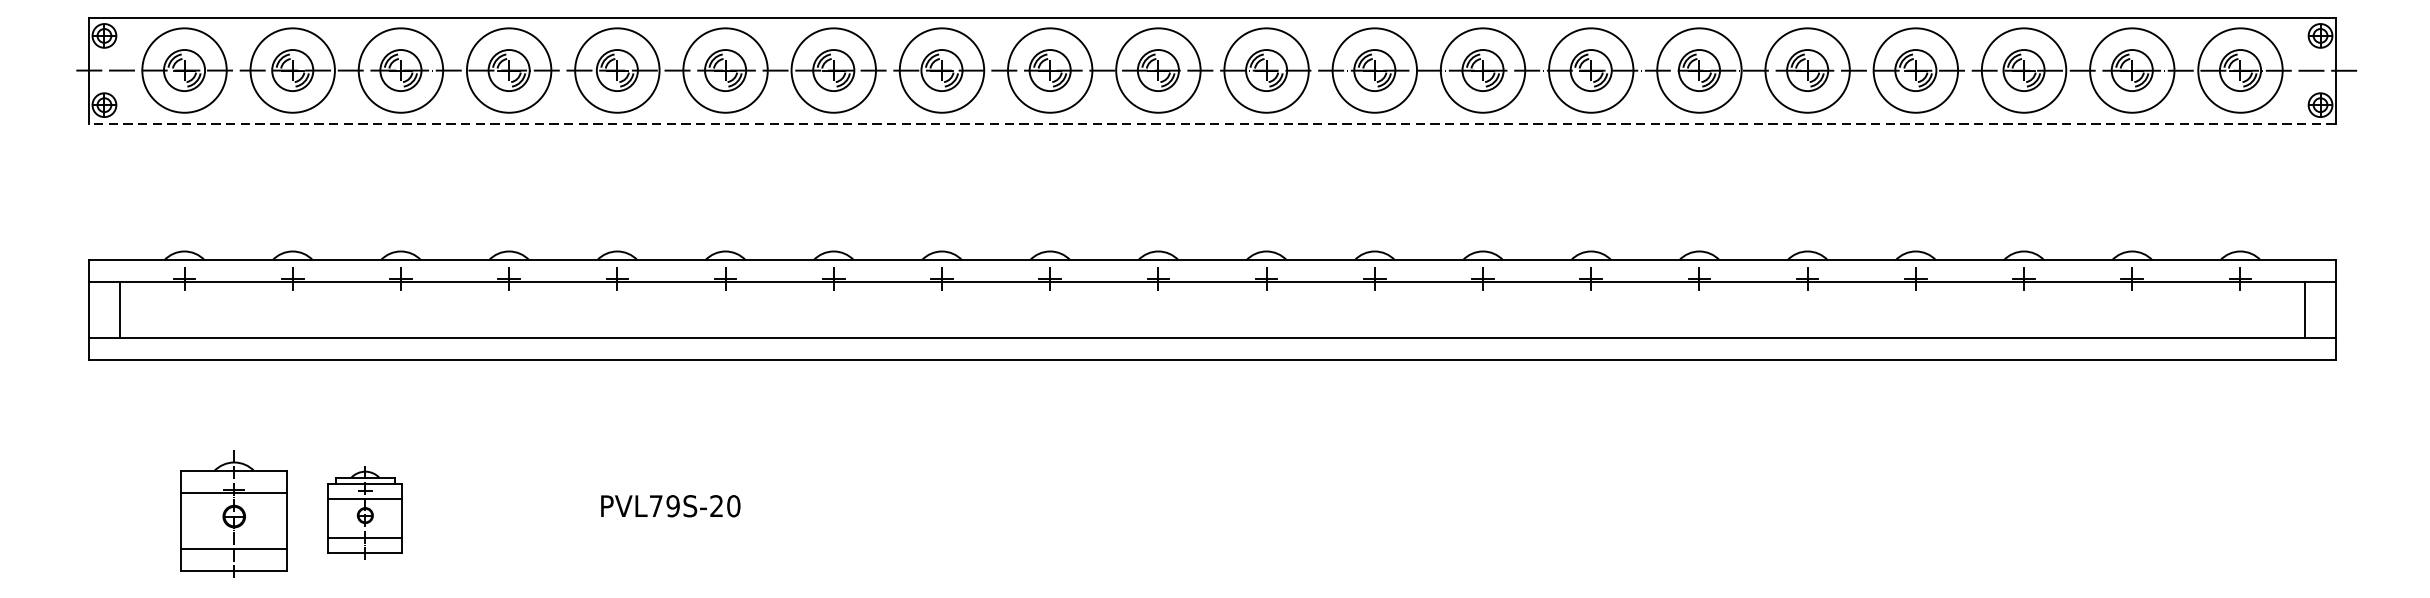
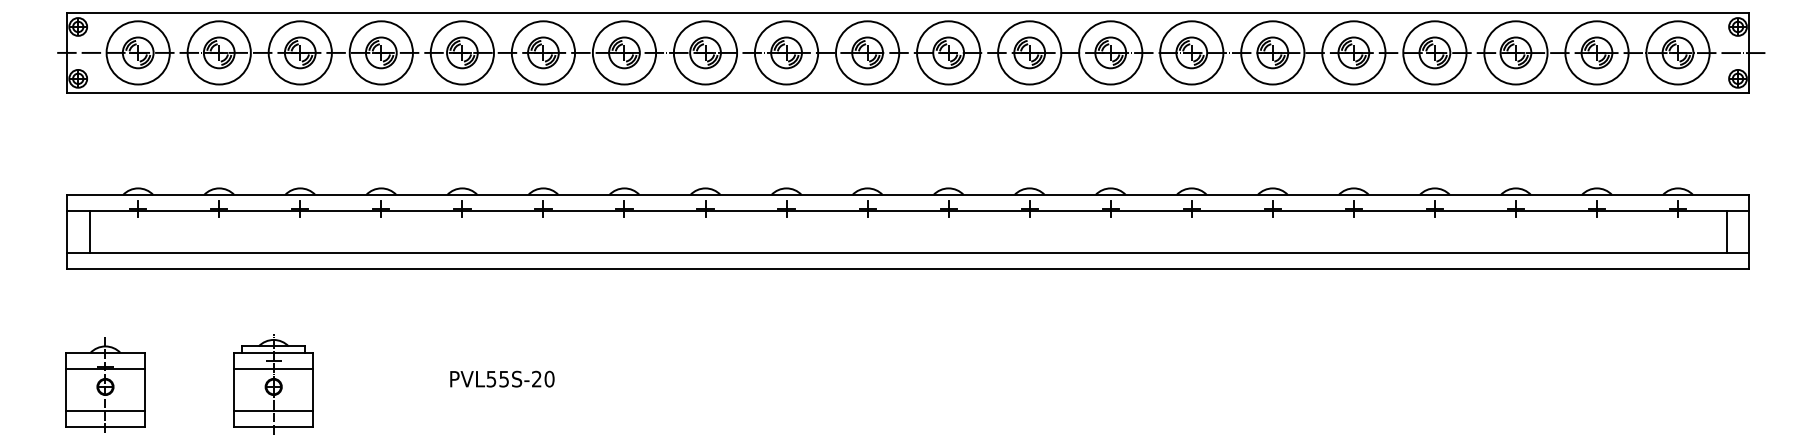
line: (1211, 123) -> (907, 92), dashed -> solid
text: (664, 505) -> (497, 378), PVL79S-20 -> PVL55S-20
part: (234, 513) -> (105, 384), moved
part: (365, 513) -> (273, 384), size x1.43

